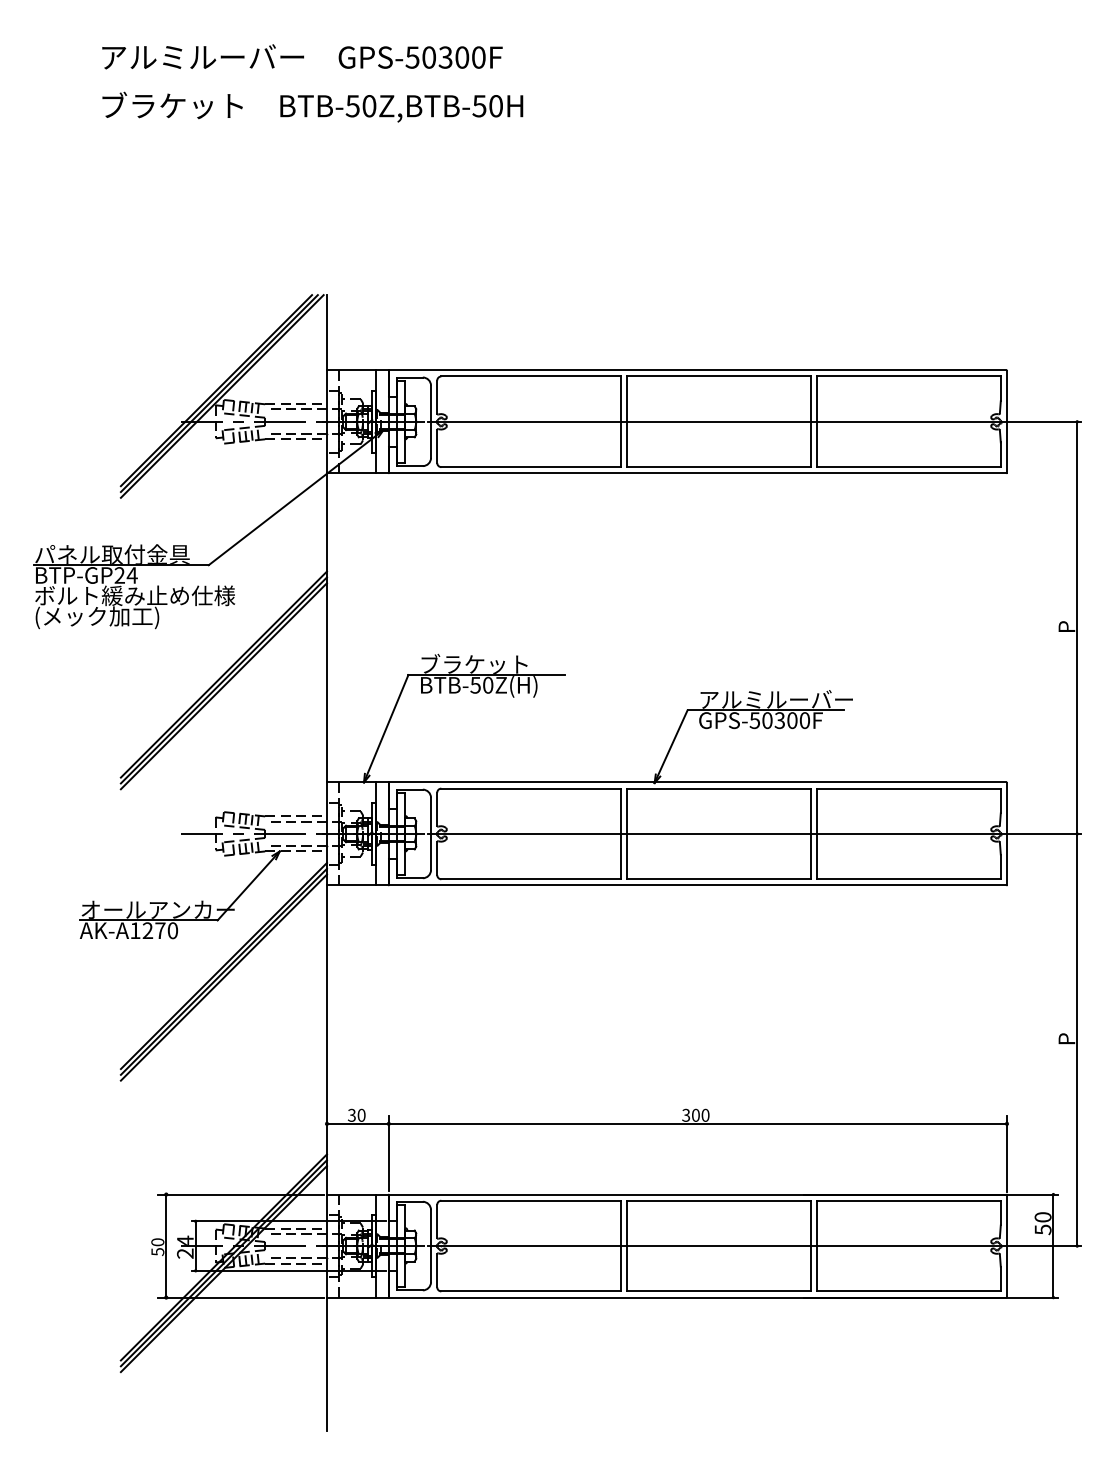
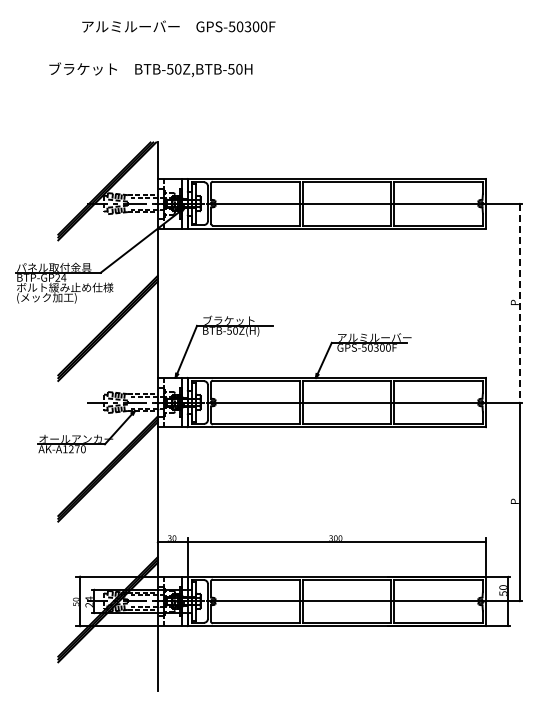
text: (301, 56) -> (178, 26), moved
text: (311, 106) -> (150, 69), moved
line: (1076, 628) -> (519, 303), solid -> dashed

